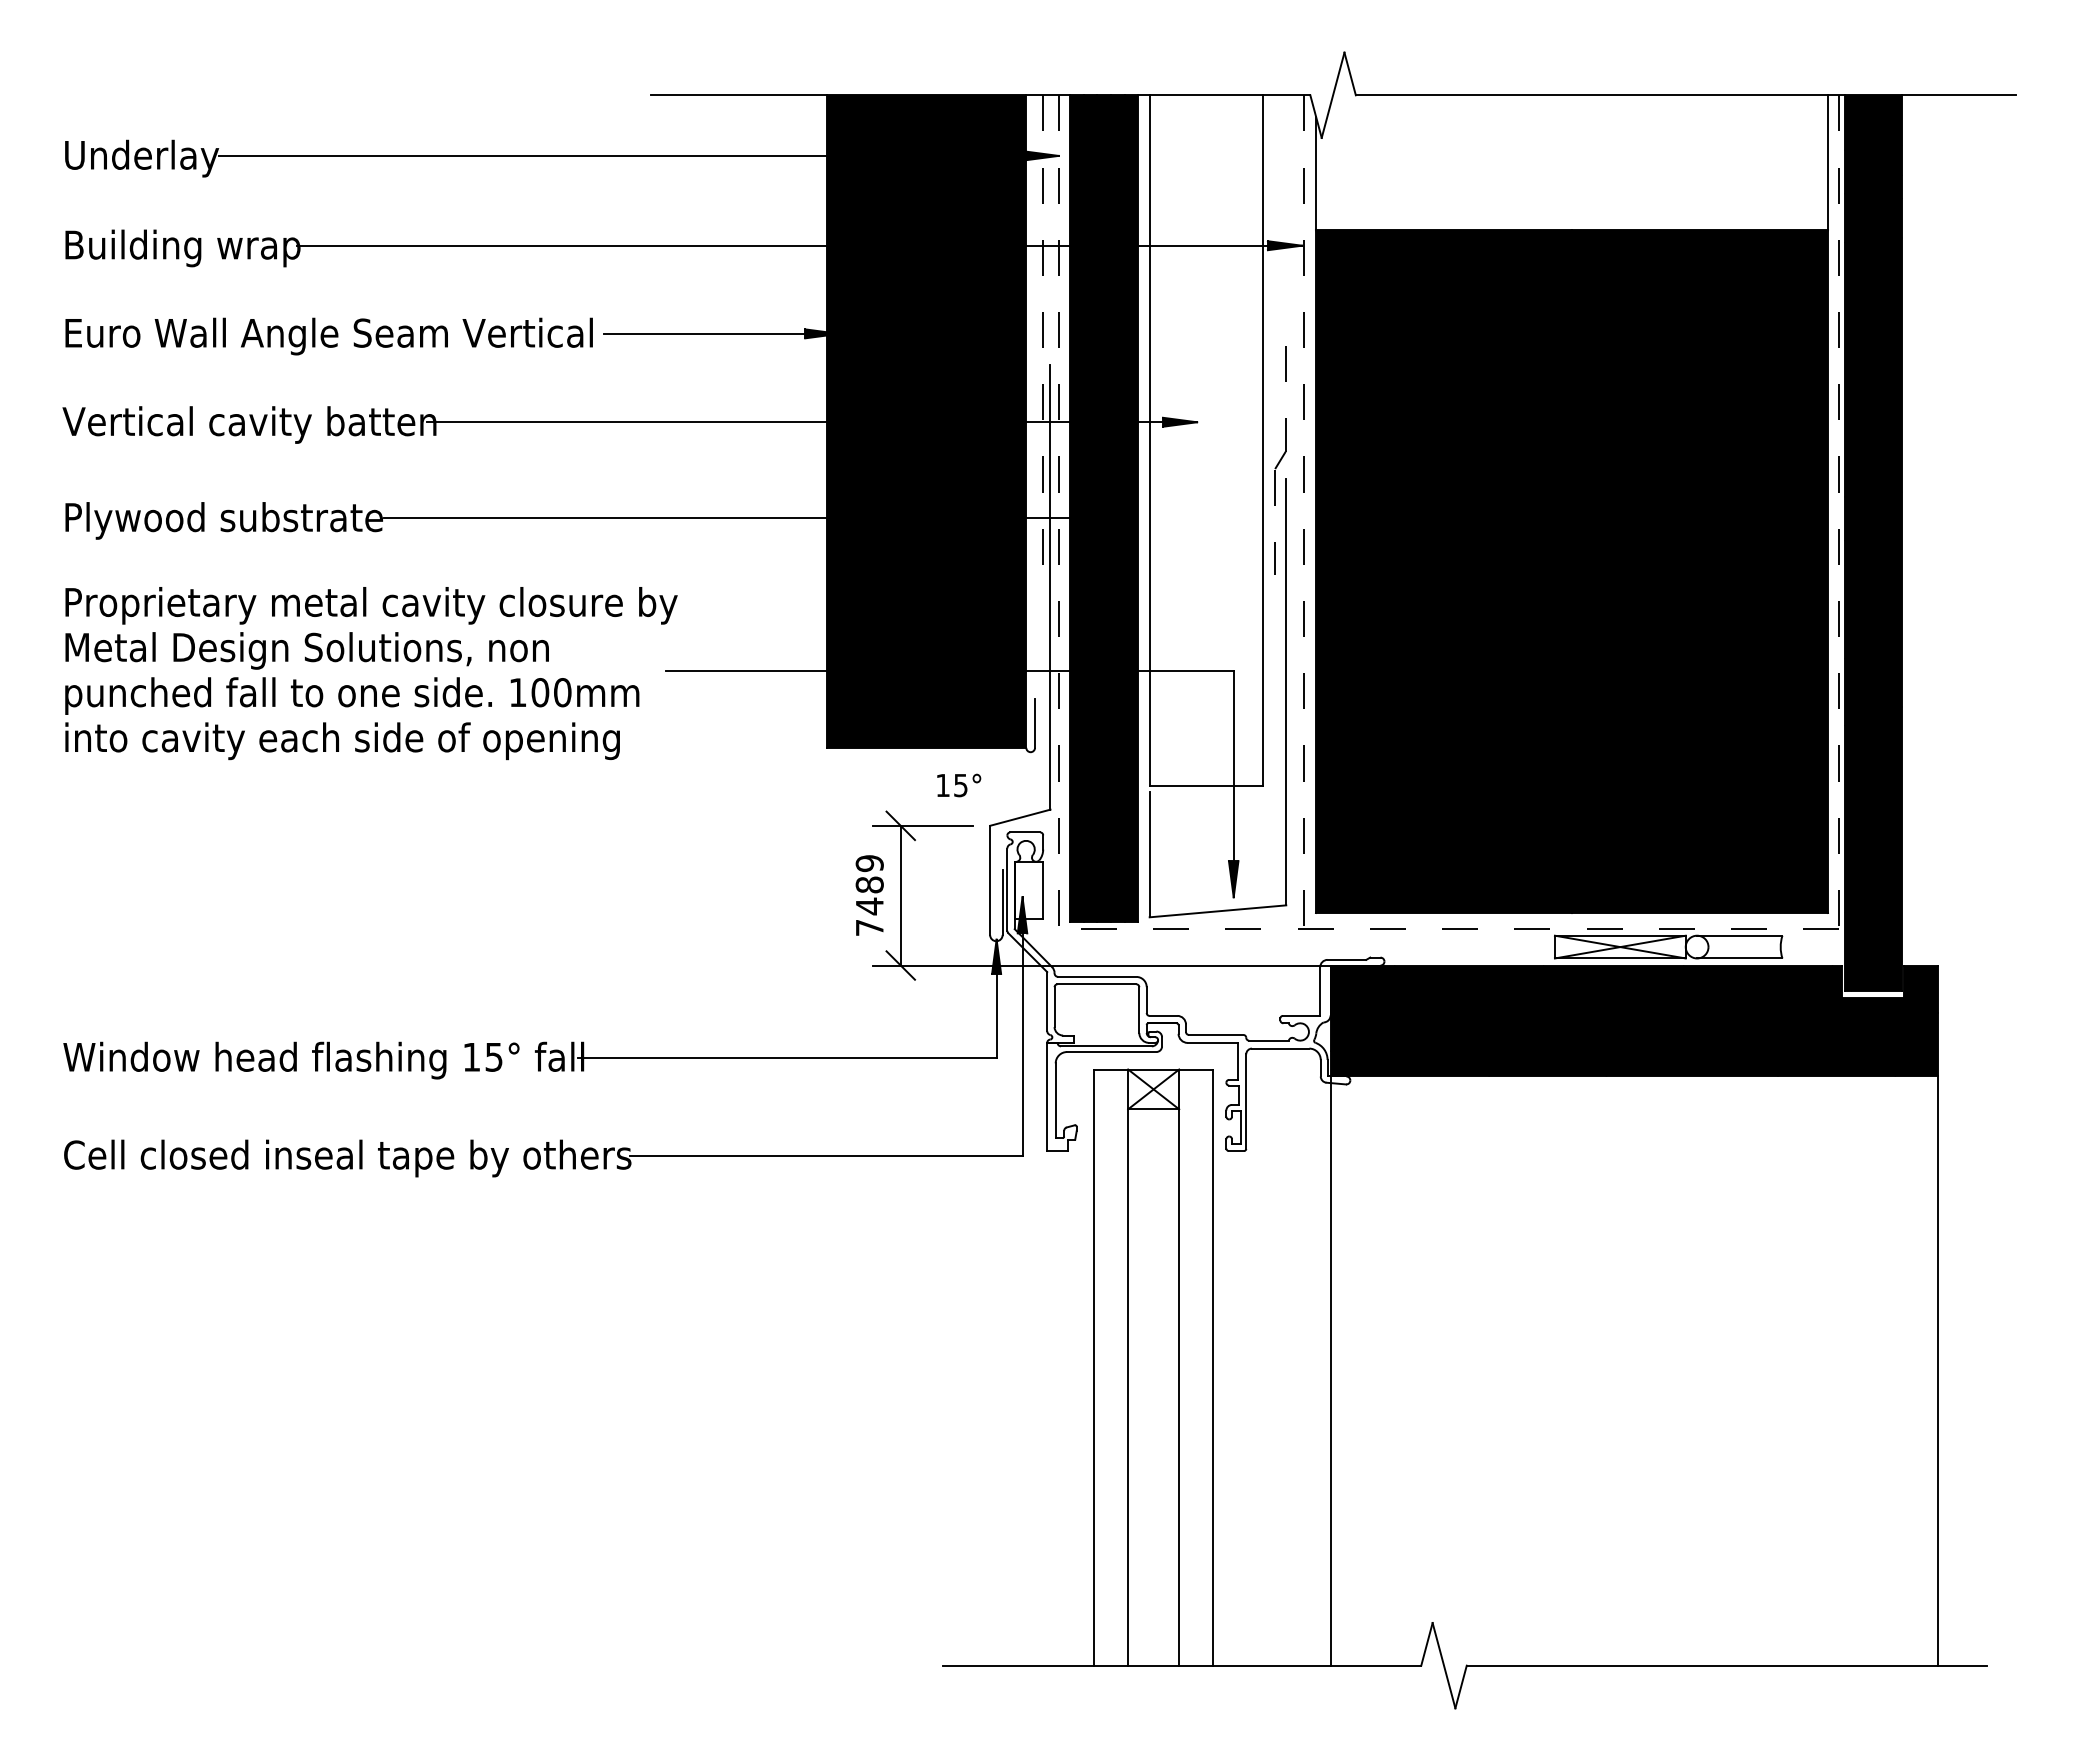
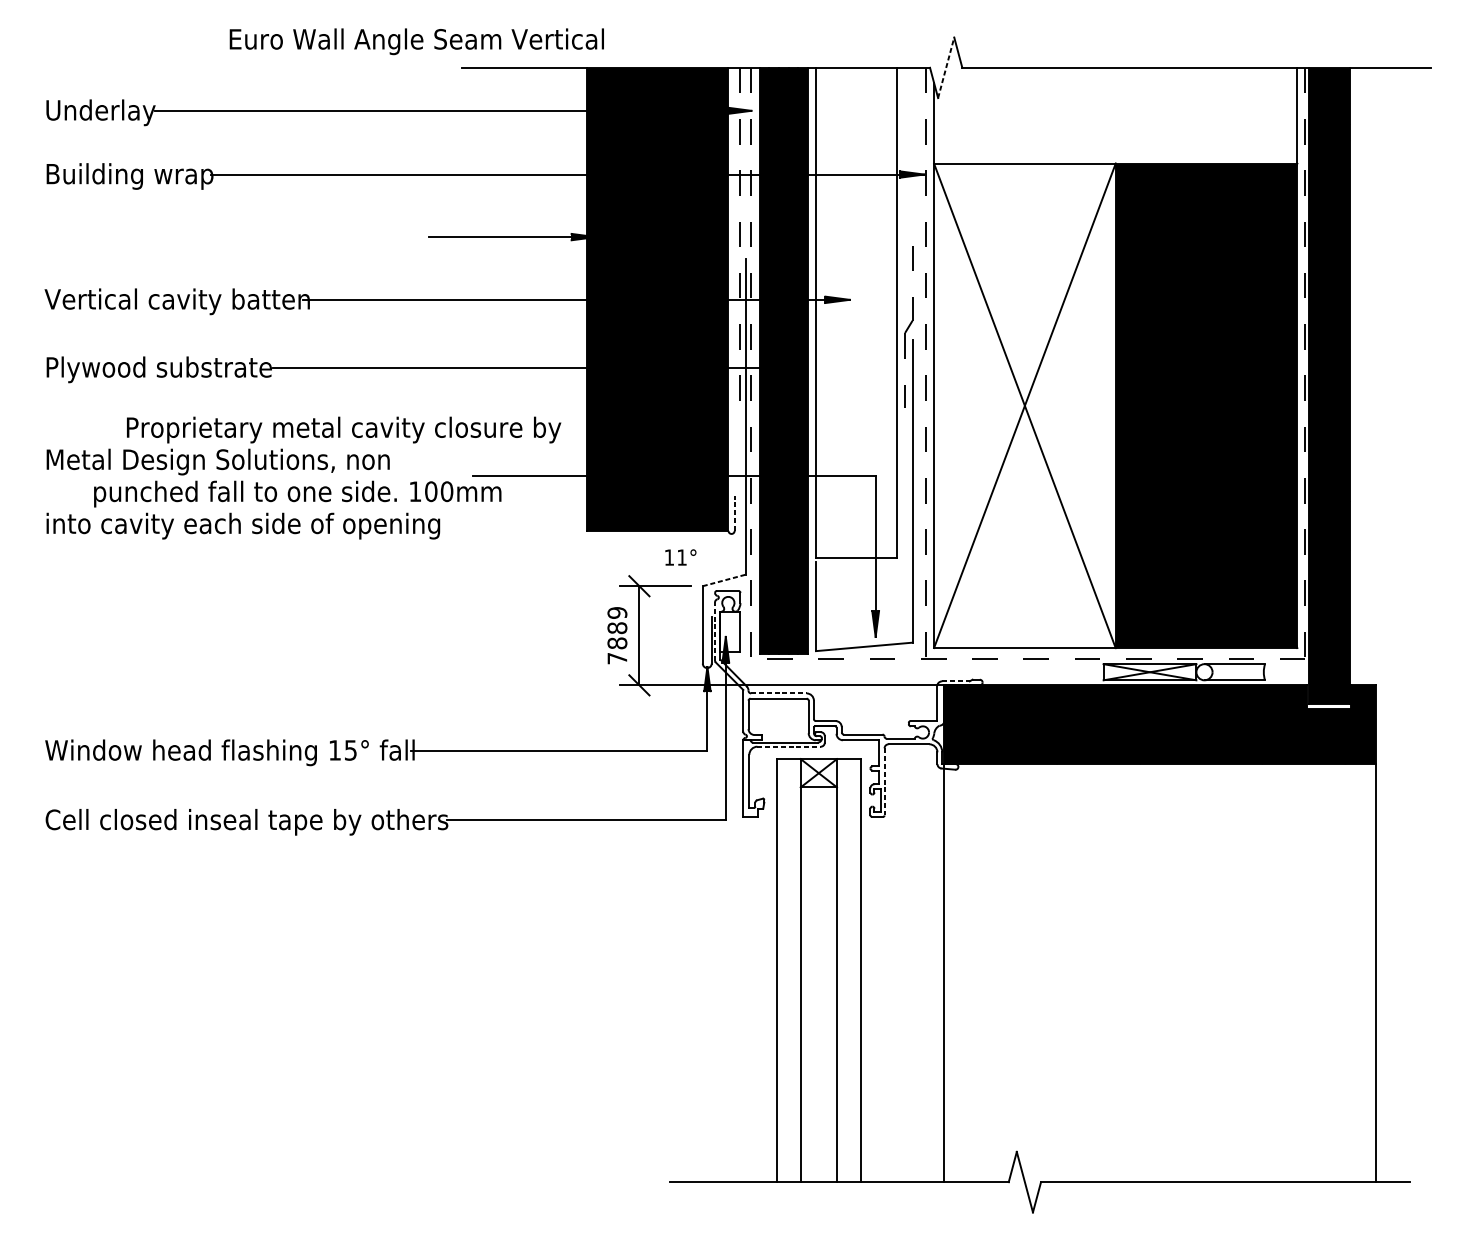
line: (1333, 94) -> (946, 67), solid -> dashed
text: (328, 336) -> (416, 41), moved
fill: (1444, 571) -> (1025, 405), removed
text: (371, 605) -> (344, 429), moved
text: (352, 695) -> (297, 493), moved
line: (1035, 722) -> (735, 512), solid -> dashed
text: (960, 785) -> (681, 557), 15° -> 11°
line: (1020, 817) -> (724, 580), solid -> dashed
line: (1007, 889) -> (715, 631), solid -> dashed
text: (869, 906) -> (617, 643), 7489 -> 7889
line: (1347, 959) -> (956, 681), solid -> dashed
line: (1097, 976) -> (779, 693), solid -> dashed
line: (1111, 1052) -> (788, 747), solid -> dashed
line: (1246, 1102) -> (884, 782), solid -> dashed

